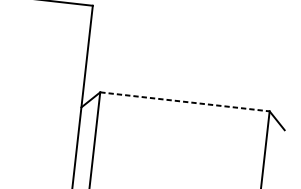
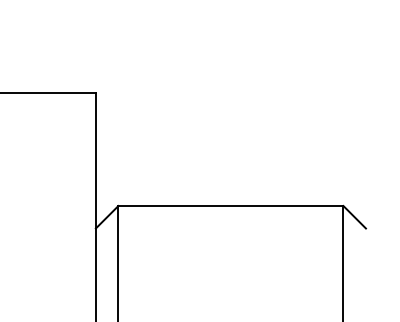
line: (184, 102) -> (230, 206), dashed -> solid

